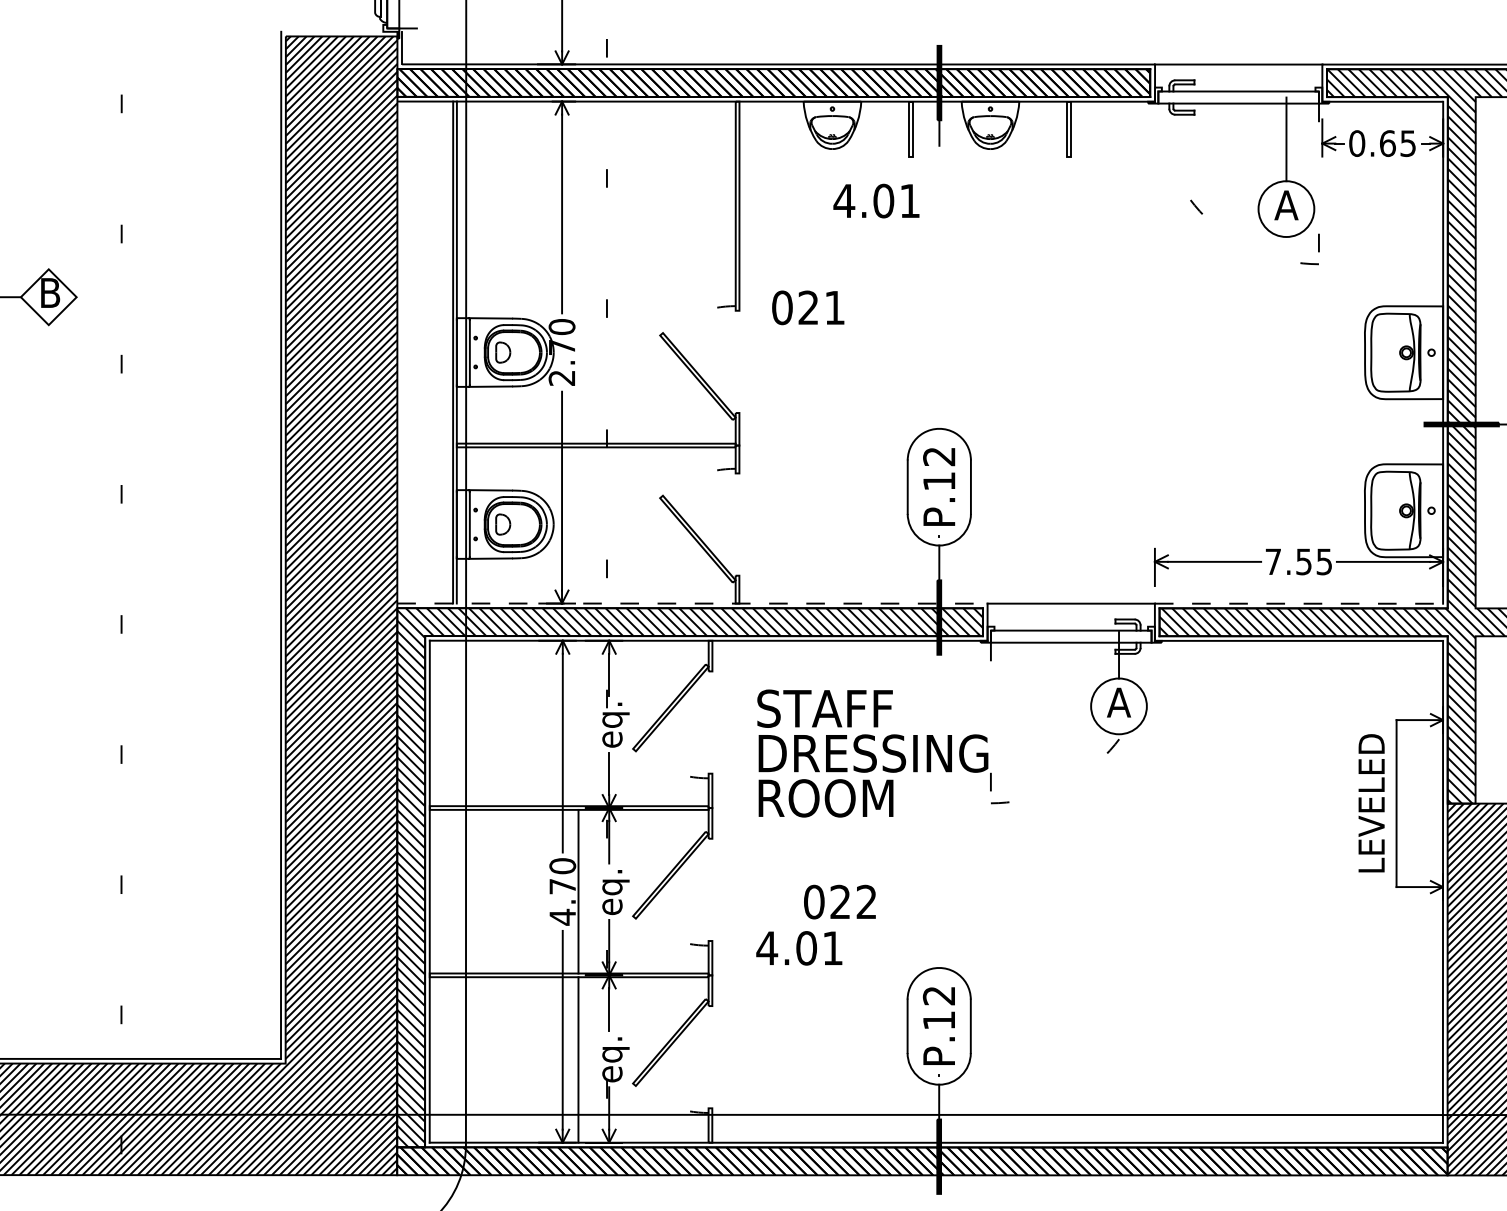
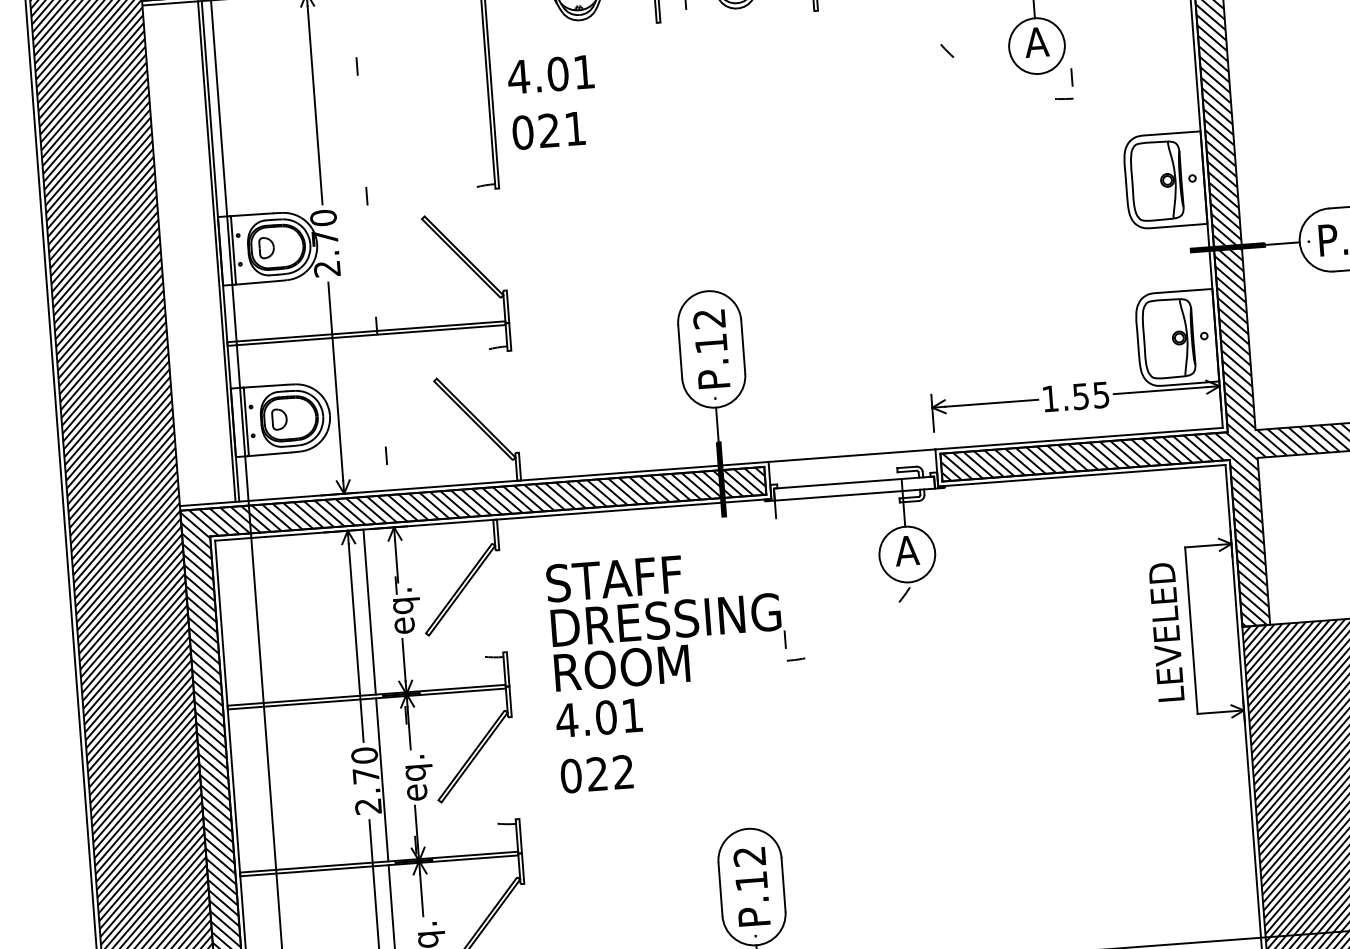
text: (876, 200) -> (550, 74), moved
text: (808, 307) -> (549, 130), moved
text: (1272, 561) -> (1049, 398), 7.55 -> 1.55
line: (692, 603) -> (474, 483), dashed -> solid
line: (1299, 603) -> (1079, 438), dashed -> solid
line: (578, 723) -> (369, 612), added
text: (839, 901) -> (596, 773), moved
text: (562, 916) -> (368, 805), 4.70 -> 2.70
text: (799, 948) -> (599, 718), moved

